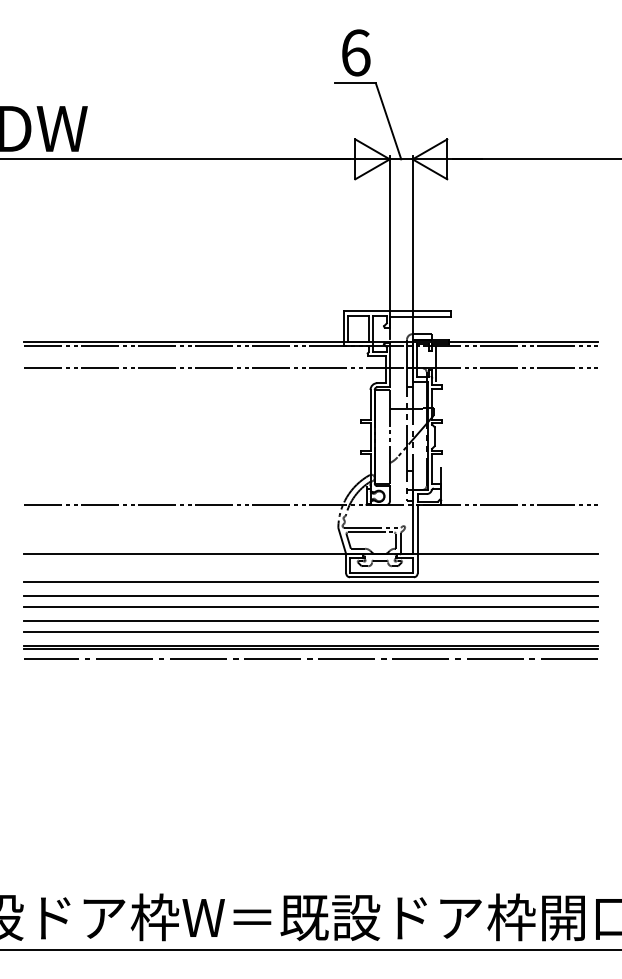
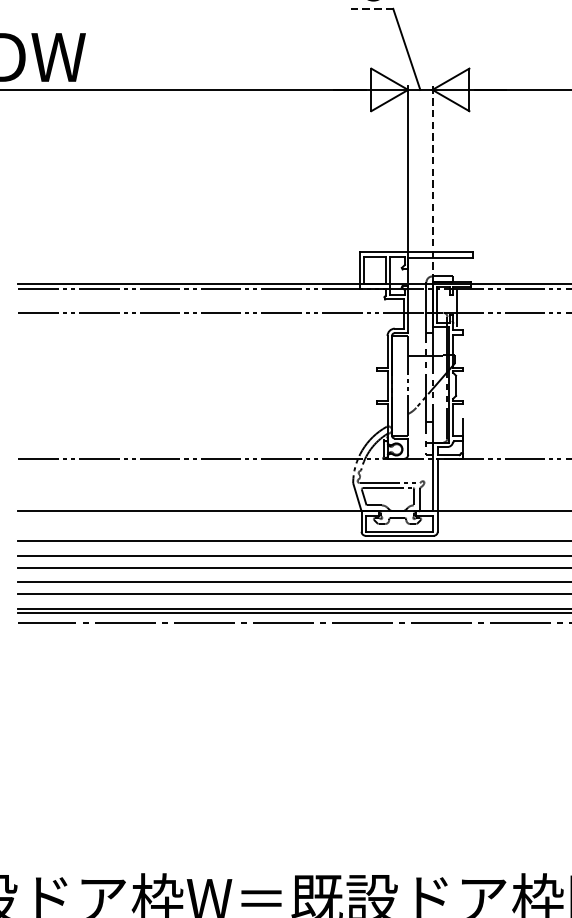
line: (355, 83) -> (371, 8), solid -> dashed
line: (412, 247) -> (432, 183), solid -> dashed

